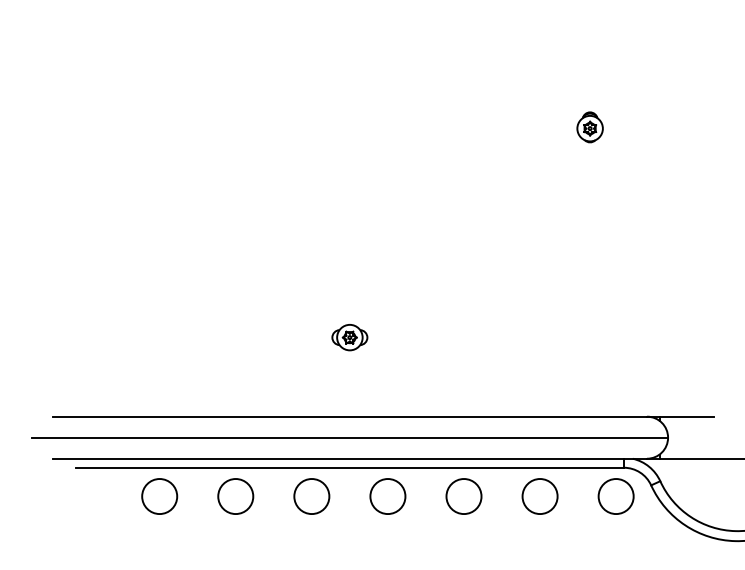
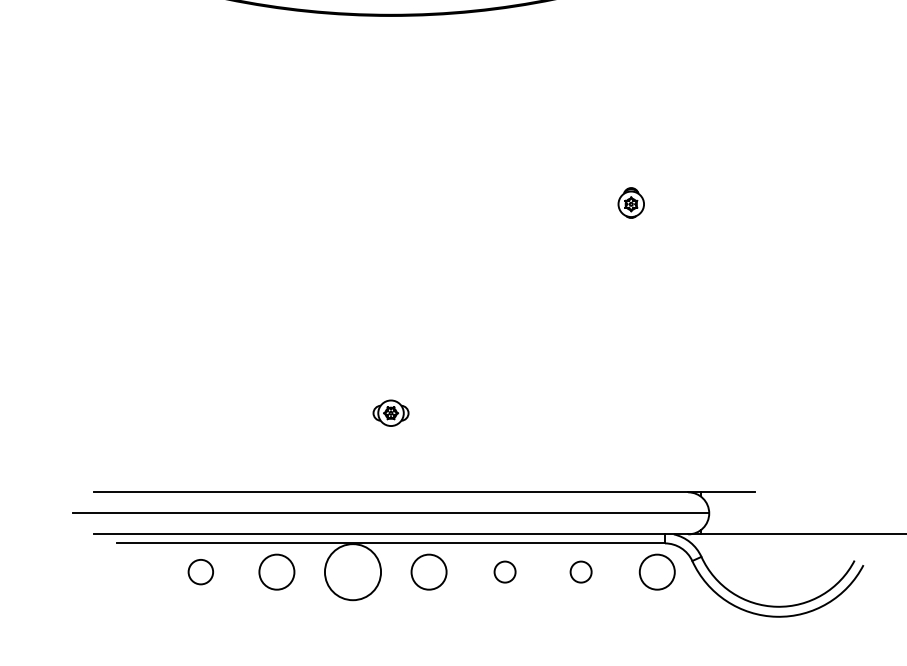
circle: (159, 495) -> (200, 571), size x0.7
circle: (311, 495) -> (352, 571), size x1.6
circle: (463, 495) -> (504, 571), size x0.6
circle: (539, 495) -> (580, 571), size x0.6

